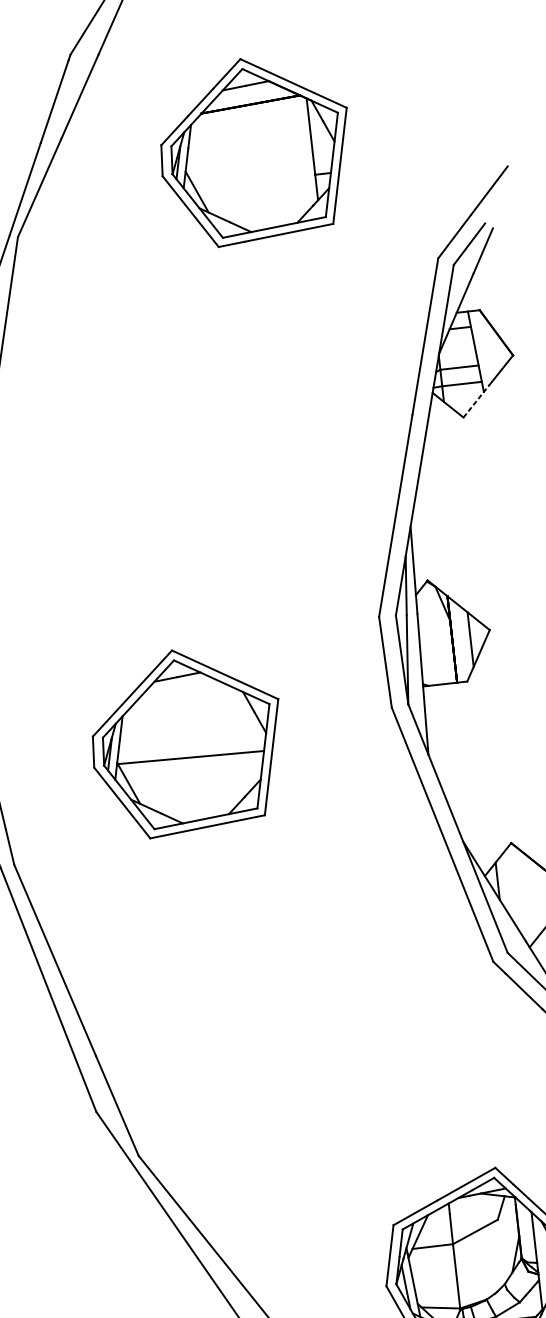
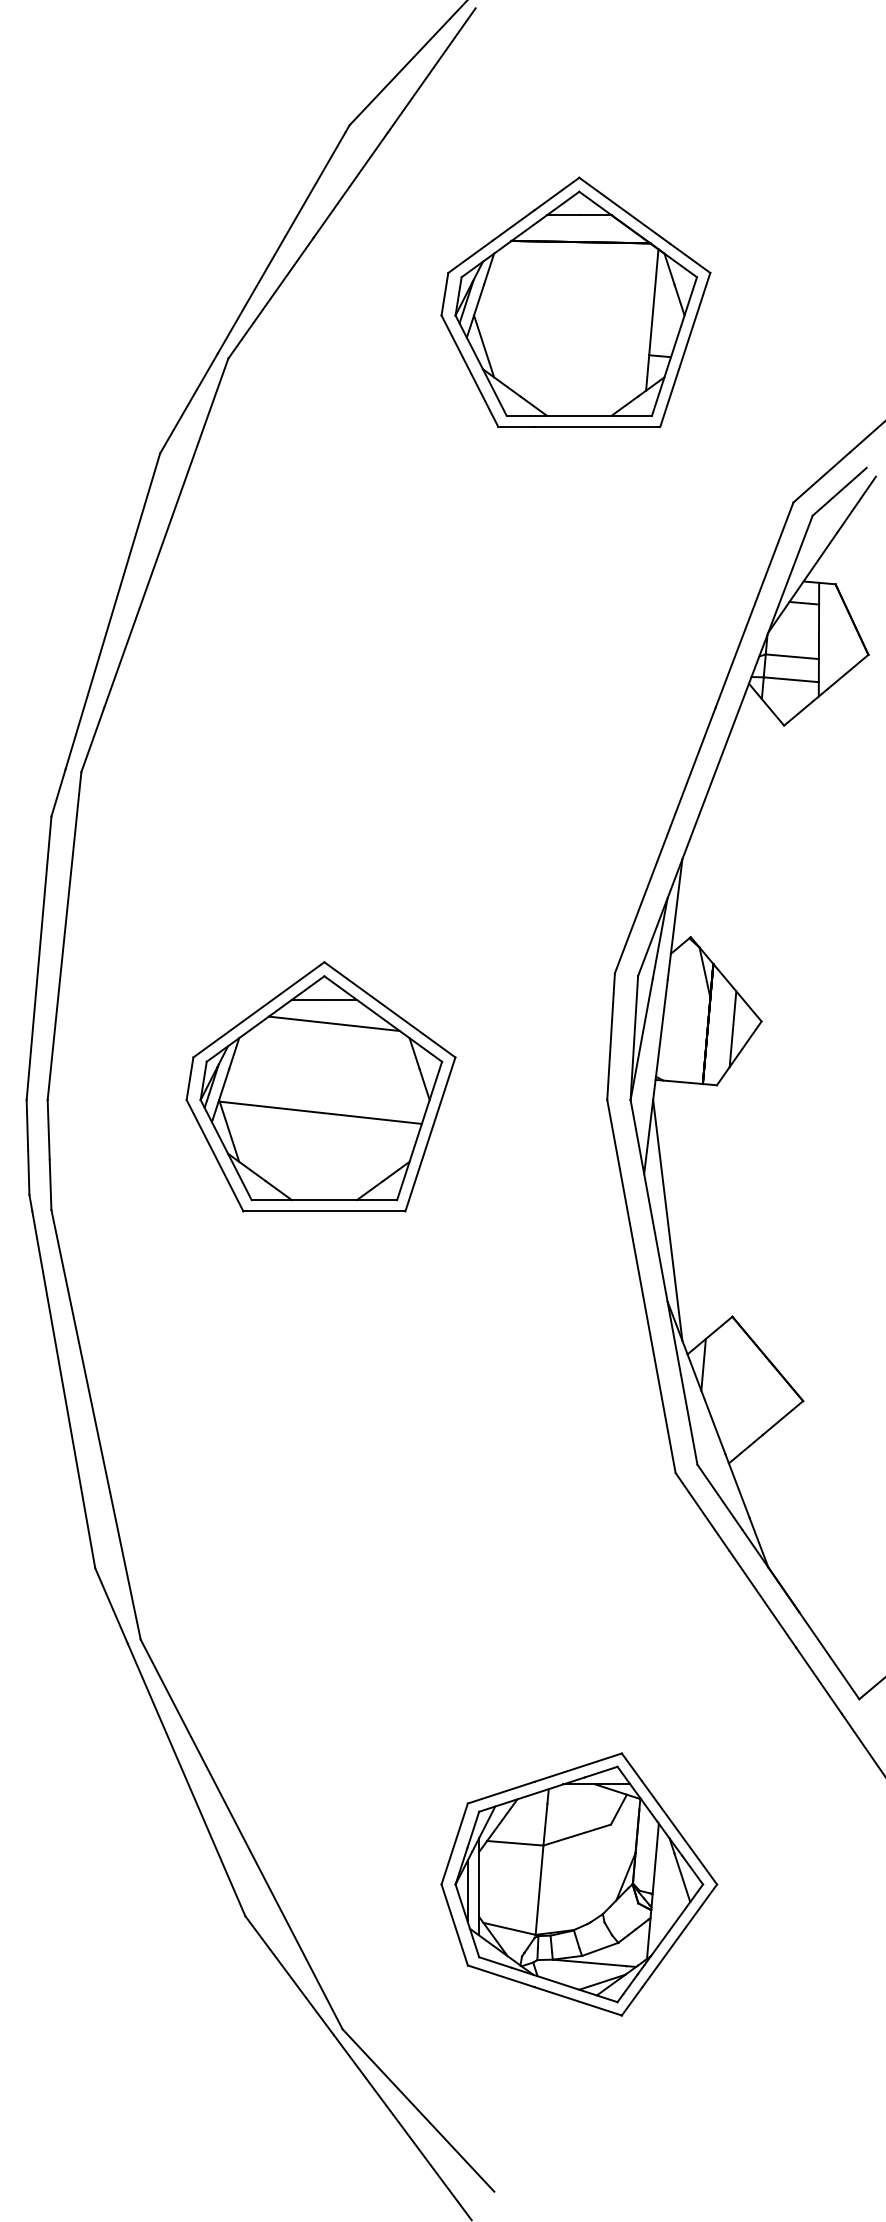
line: (476, 401) -> (806, 707), dashed -> solid
line: (187, 692) -> (333, 1023), added
line: (451, 784) -> (667, 1220), added

